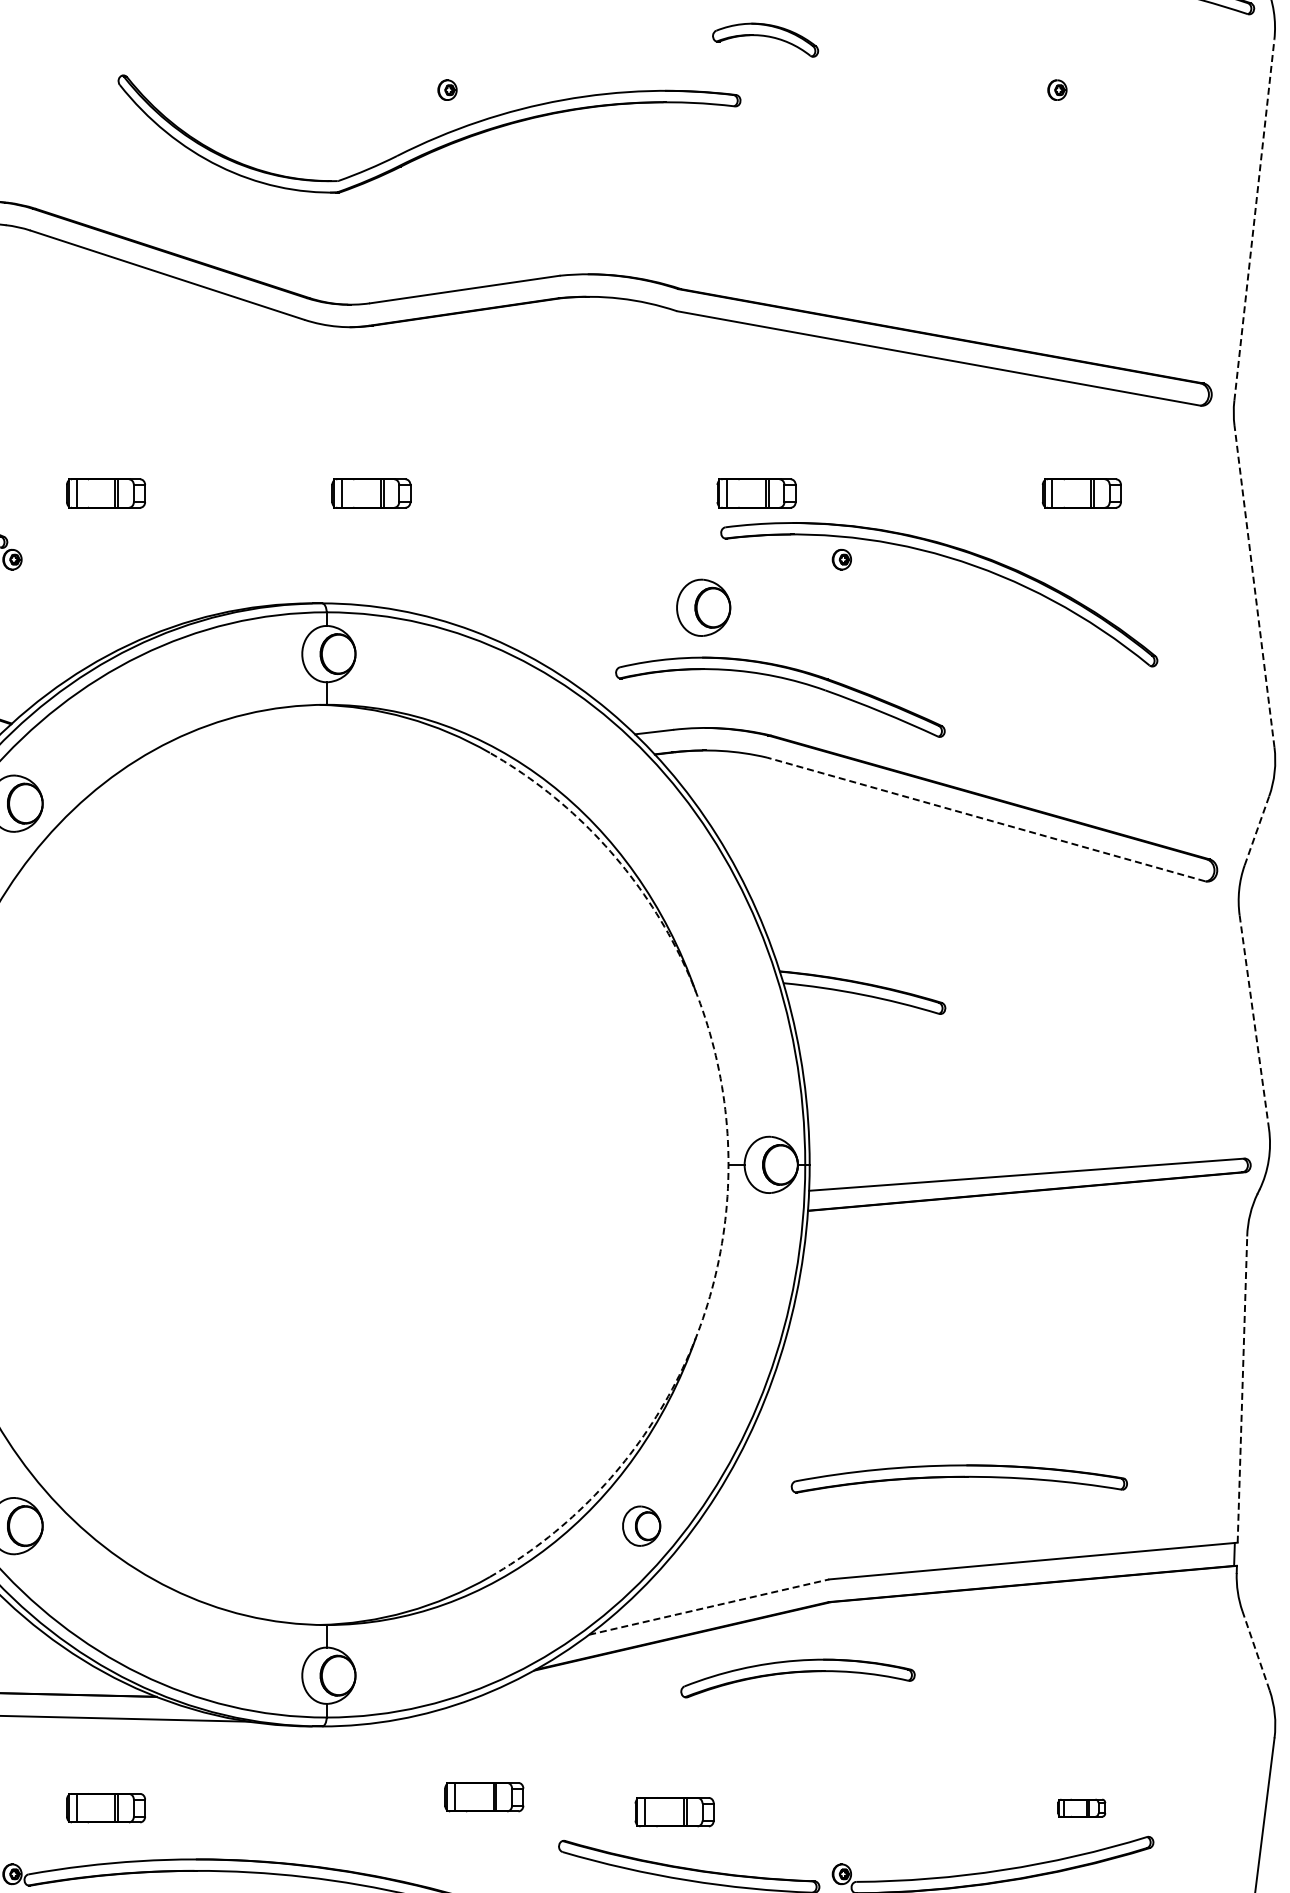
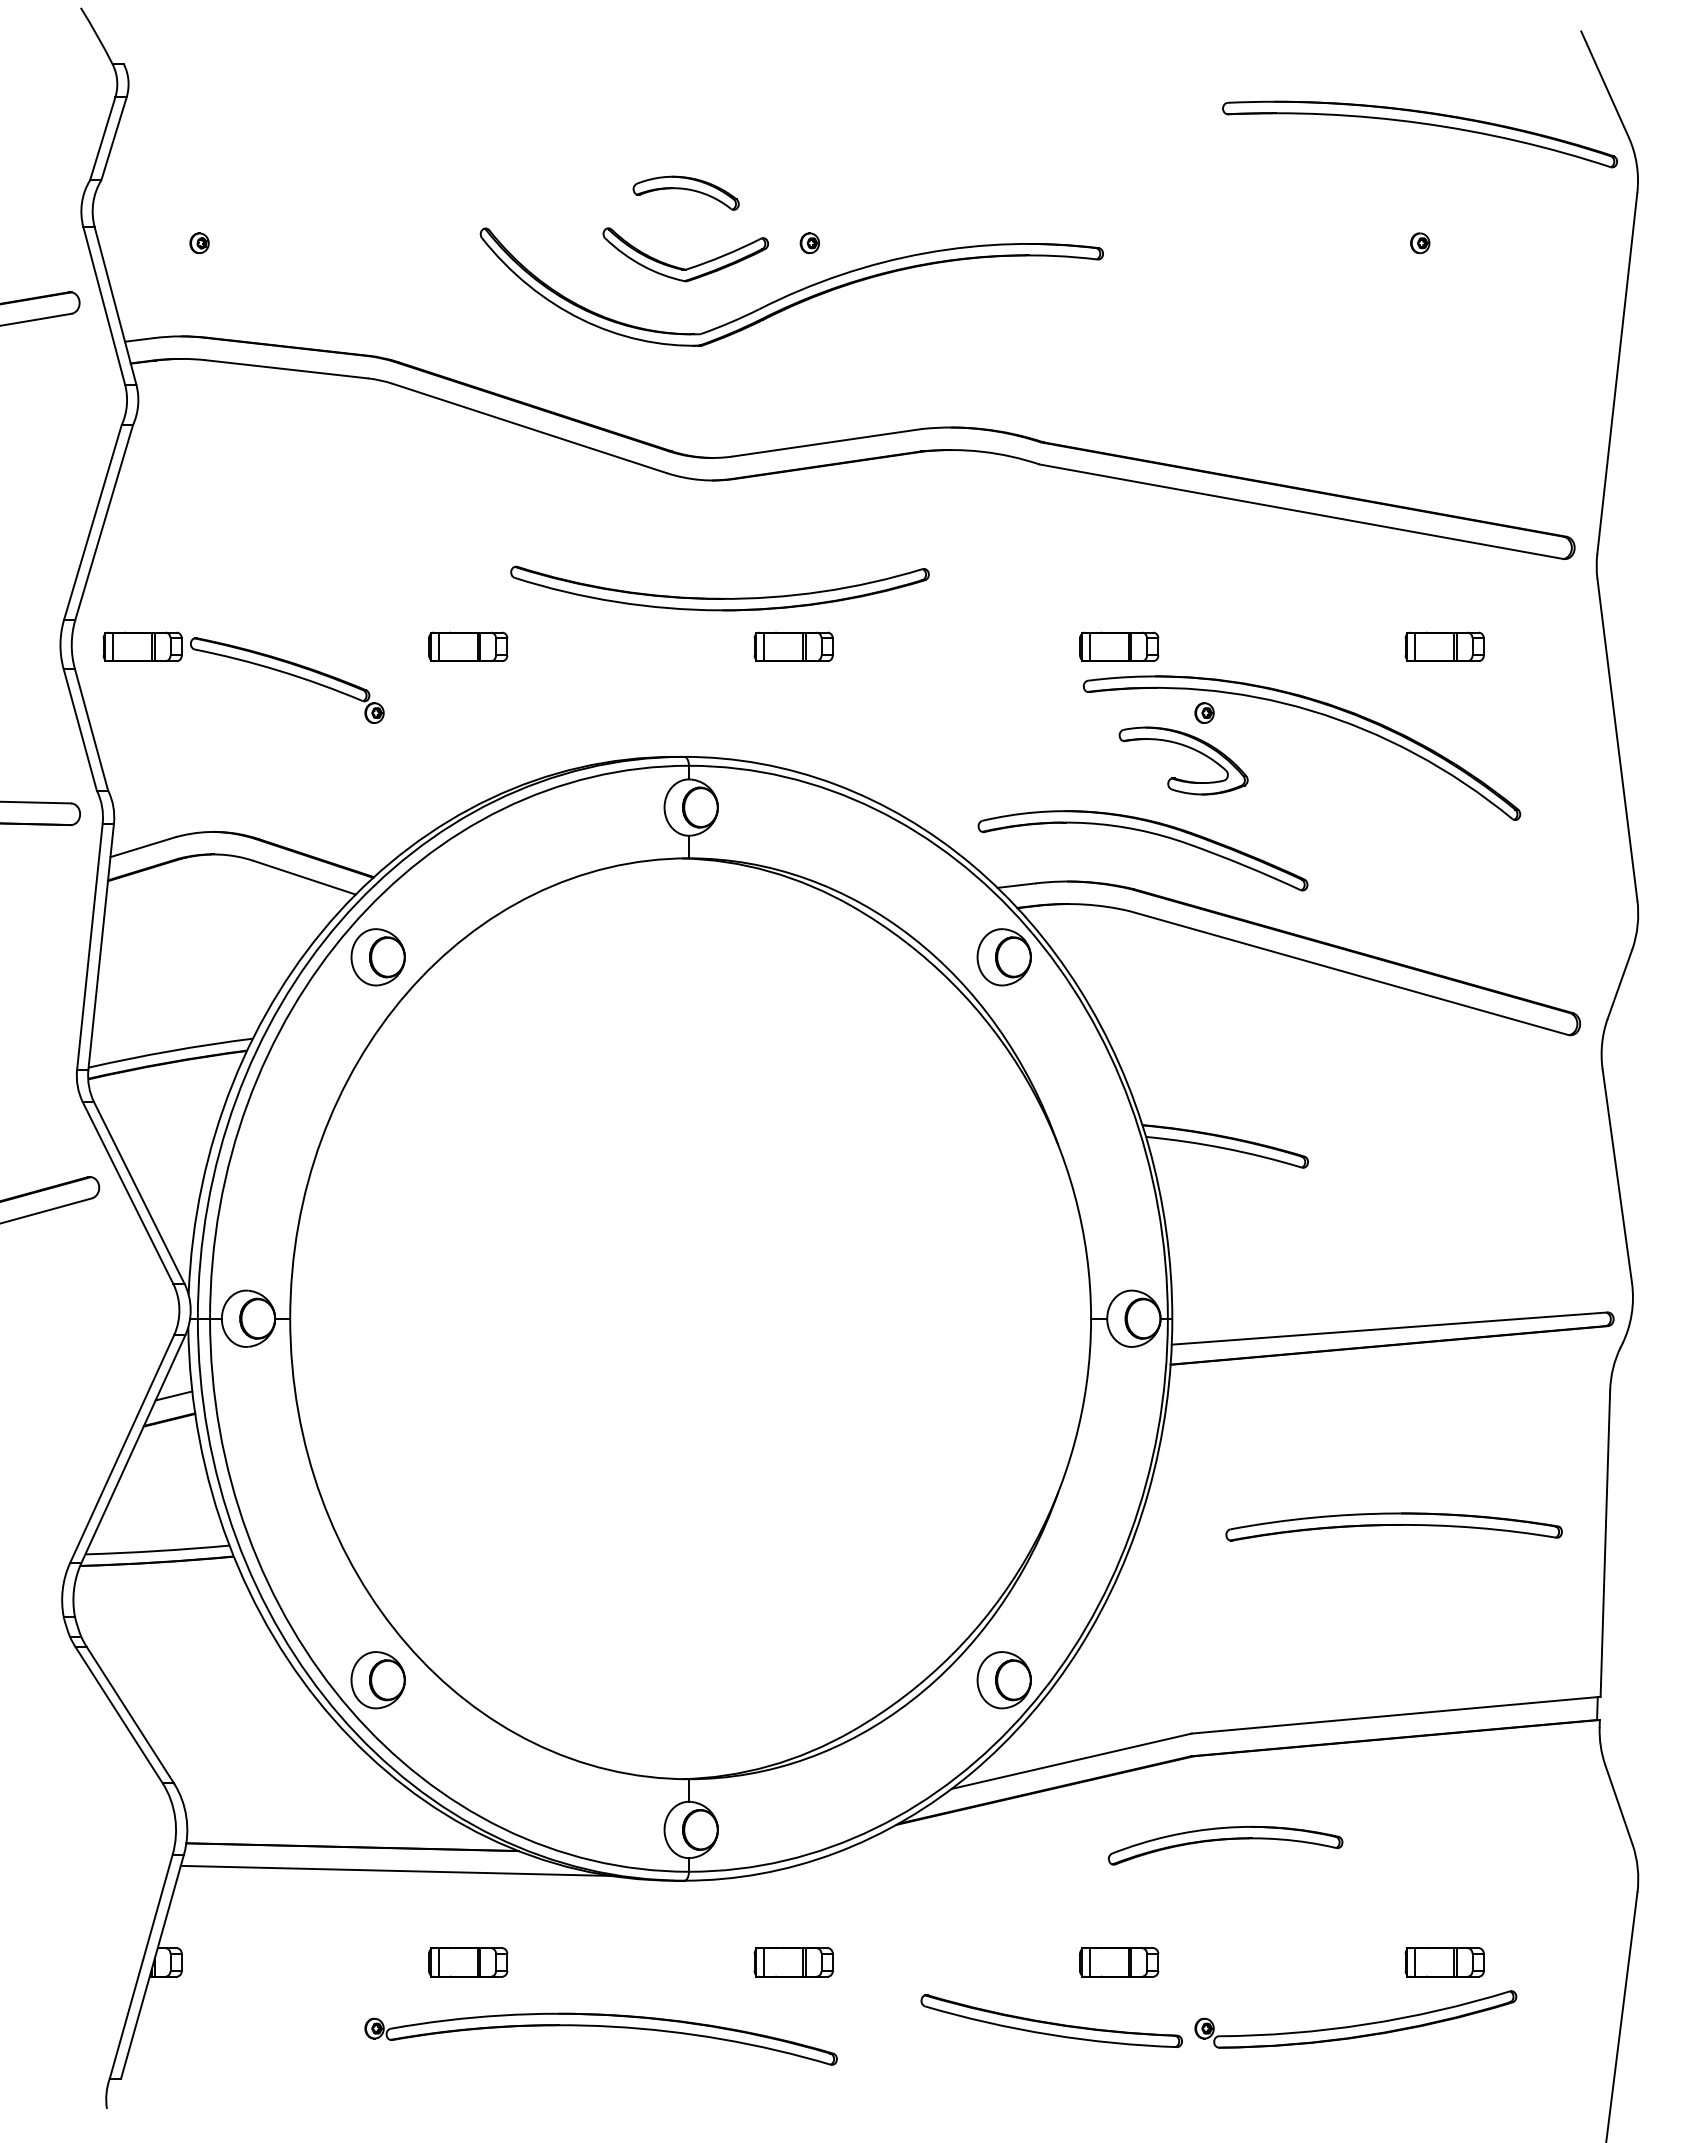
part: (764, 39) -> (685, 192), moved
part: (326, 114) -> (688, 267), added
line: (1254, 220) -> (1617, 373), dashed -> solid
part: (357, 444) -> (719, 597), added
part: (371, 493) -> (793, 646), moved
line: (1254, 586) -> (1617, 739), dashed -> solid
part: (823, 594) -> (1186, 747), added
part: (702, 608) -> (1003, 957), moved
line: (985, 819) -> (1348, 973), dashed -> solid
line: (1256, 830) -> (1619, 984), dashed -> solid
line: (1254, 1022) -> (1617, 1176), dashed -> solid
arc: (728, 1164) -> (1091, 1318), dashed -> solid
line: (1242, 1389) -> (1605, 1543), dashed -> solid
part: (958, 1478) -> (1393, 1526), moved
part: (640, 1526) -> (1003, 1680), size x1.43
line: (709, 1607) -> (1072, 1761), dashed -> solid
line: (1255, 1650) -> (1618, 1804), dashed -> solid
part: (797, 1678) -> (1225, 1845), moved
part: (484, 1797) -> (793, 1962), moved
part: (1081, 1808) -> (1444, 1962), size x1.67
part: (674, 1812) -> (1119, 1962), moved

